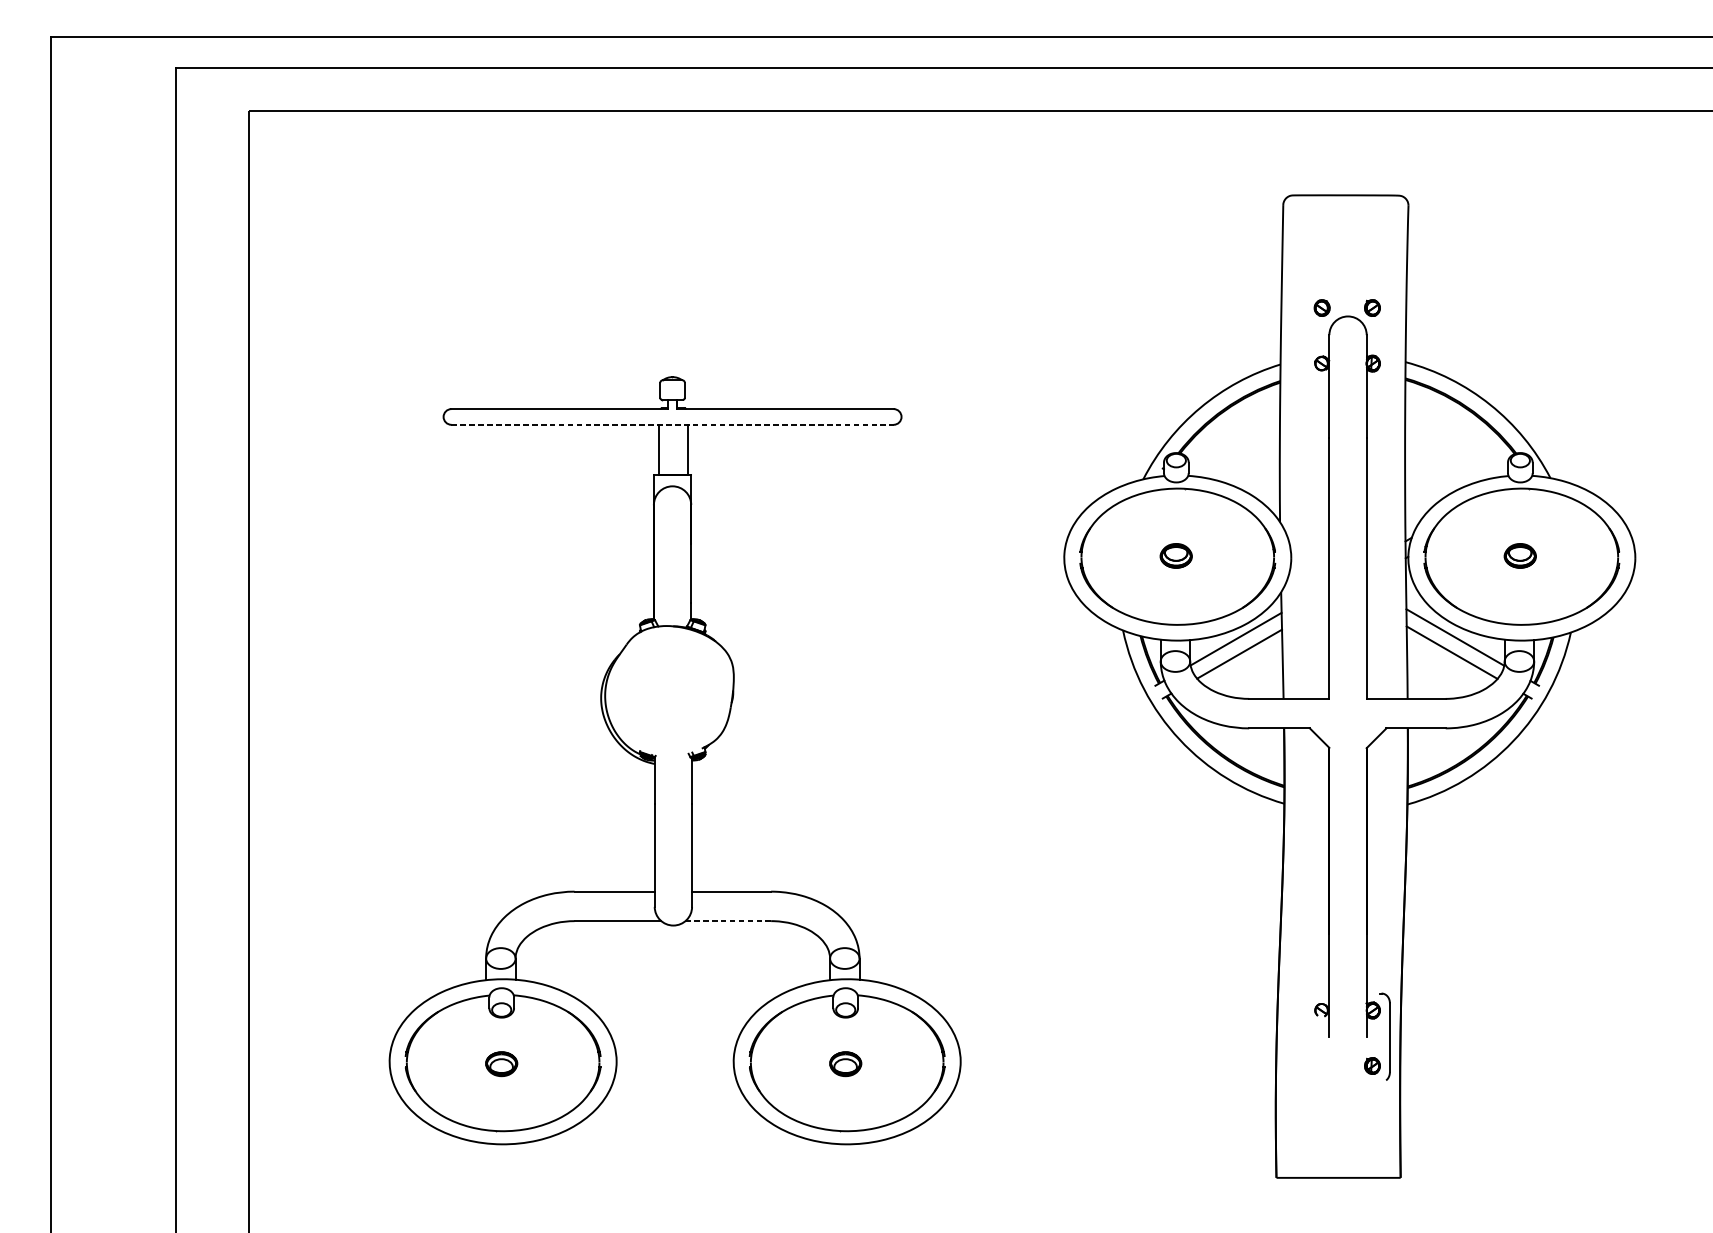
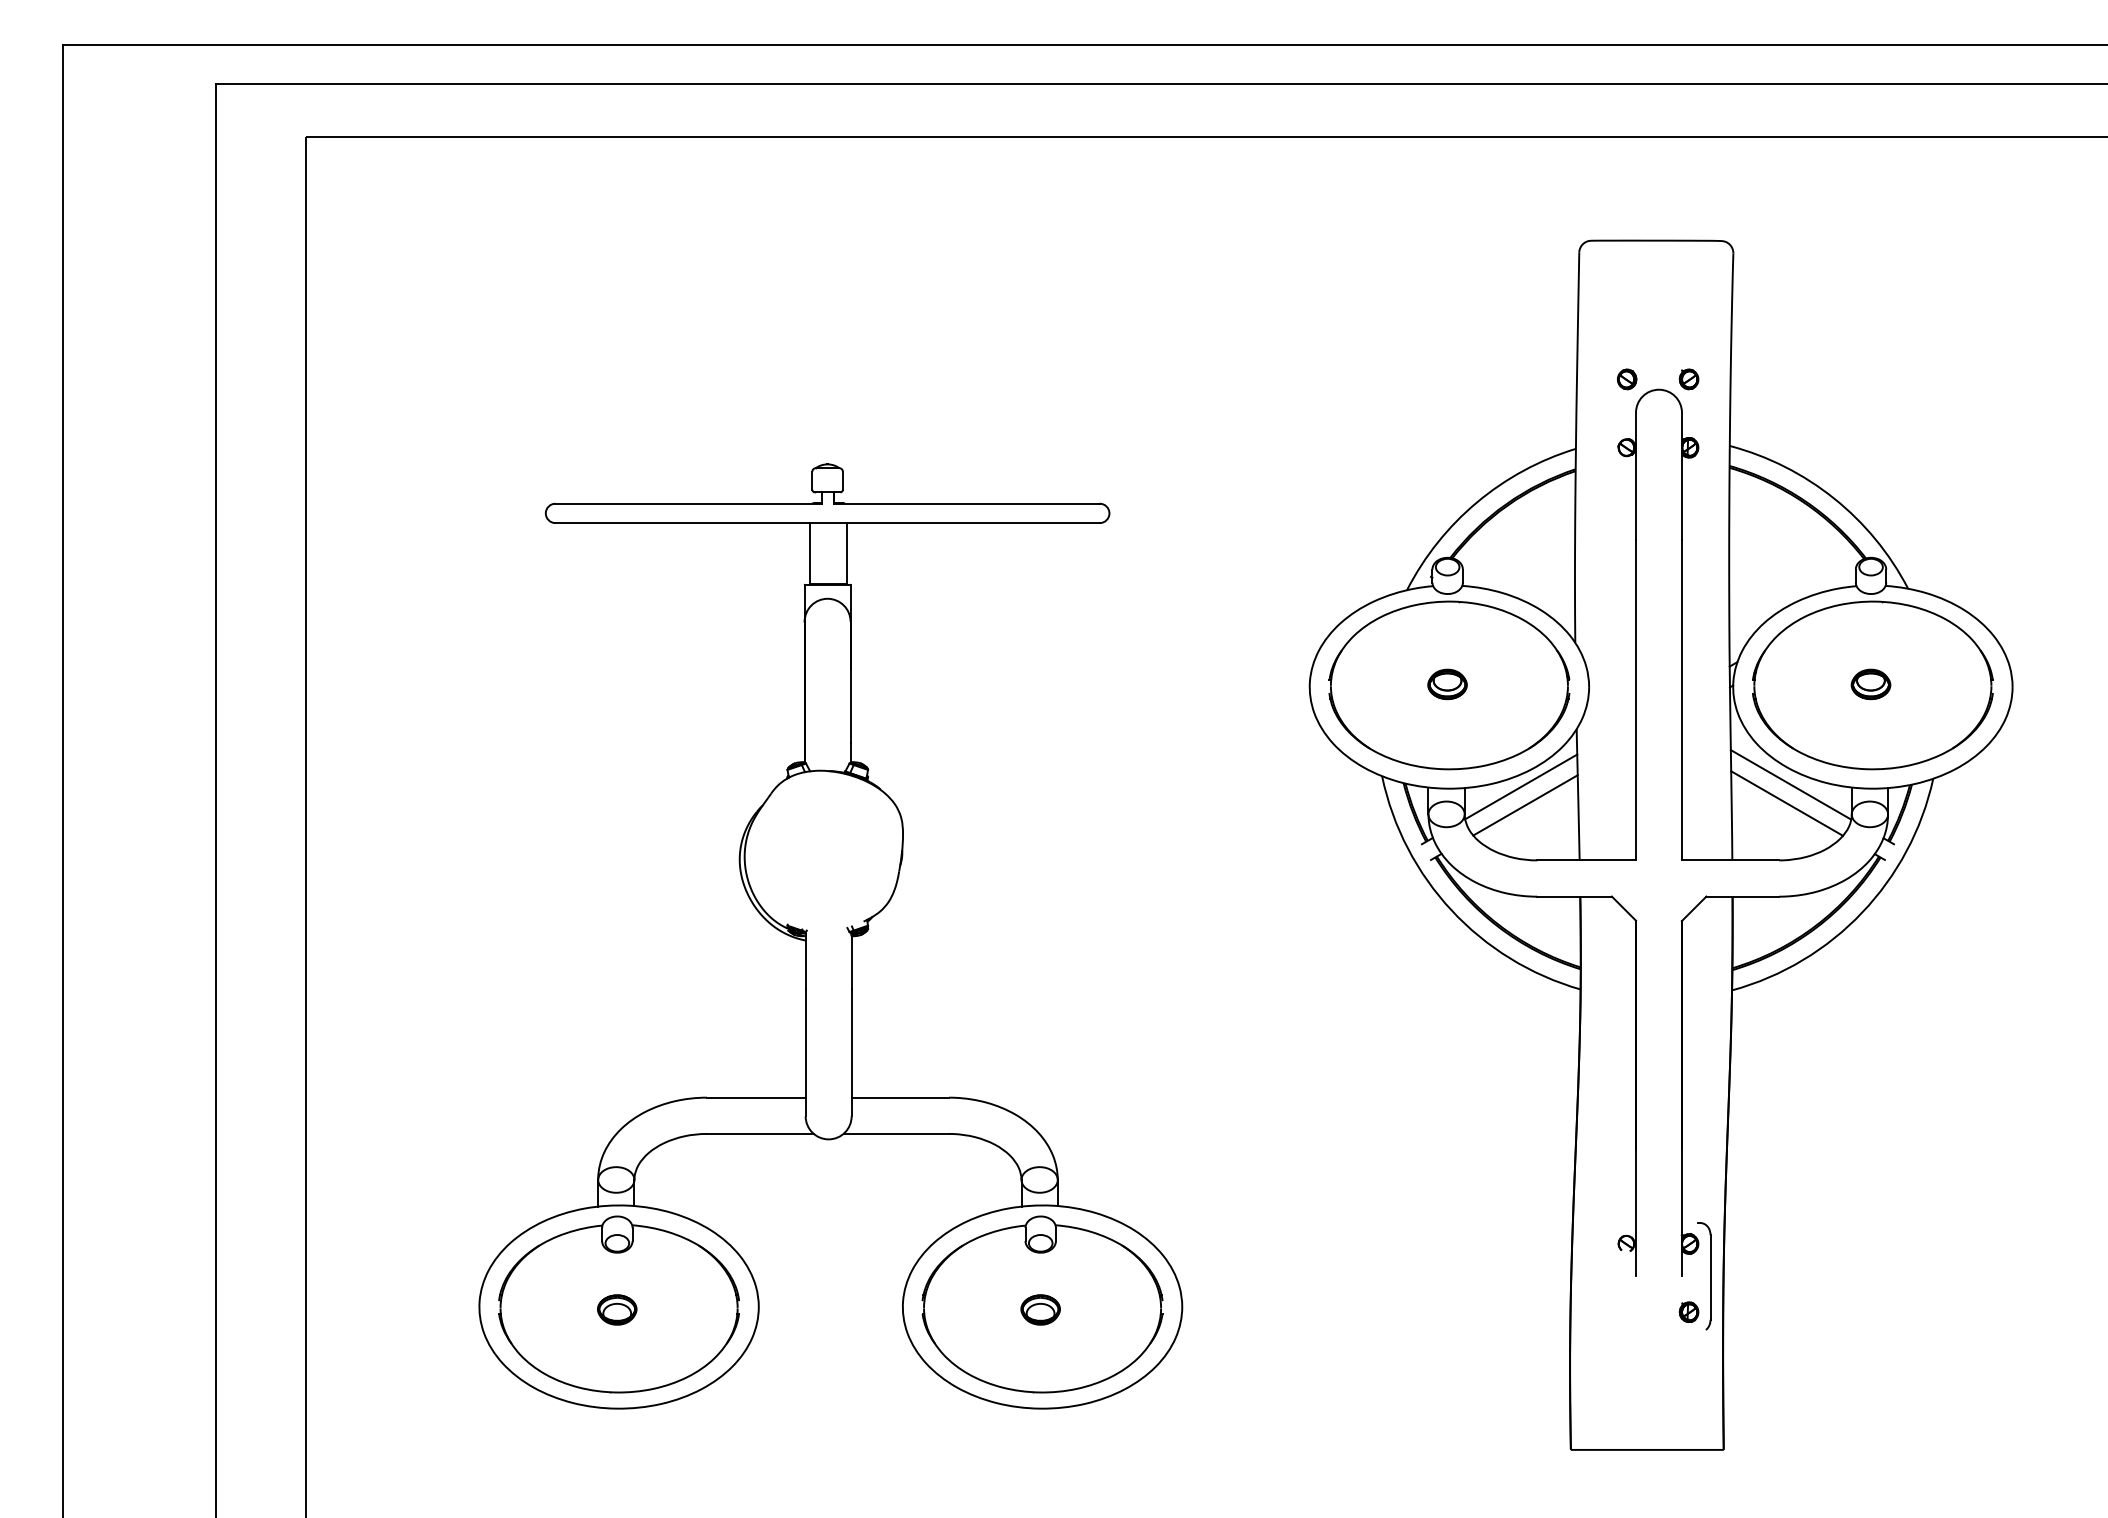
line: (673, 425) -> (828, 523), dashed -> solid
line: (728, 920) -> (896, 1133), dashed -> solid

